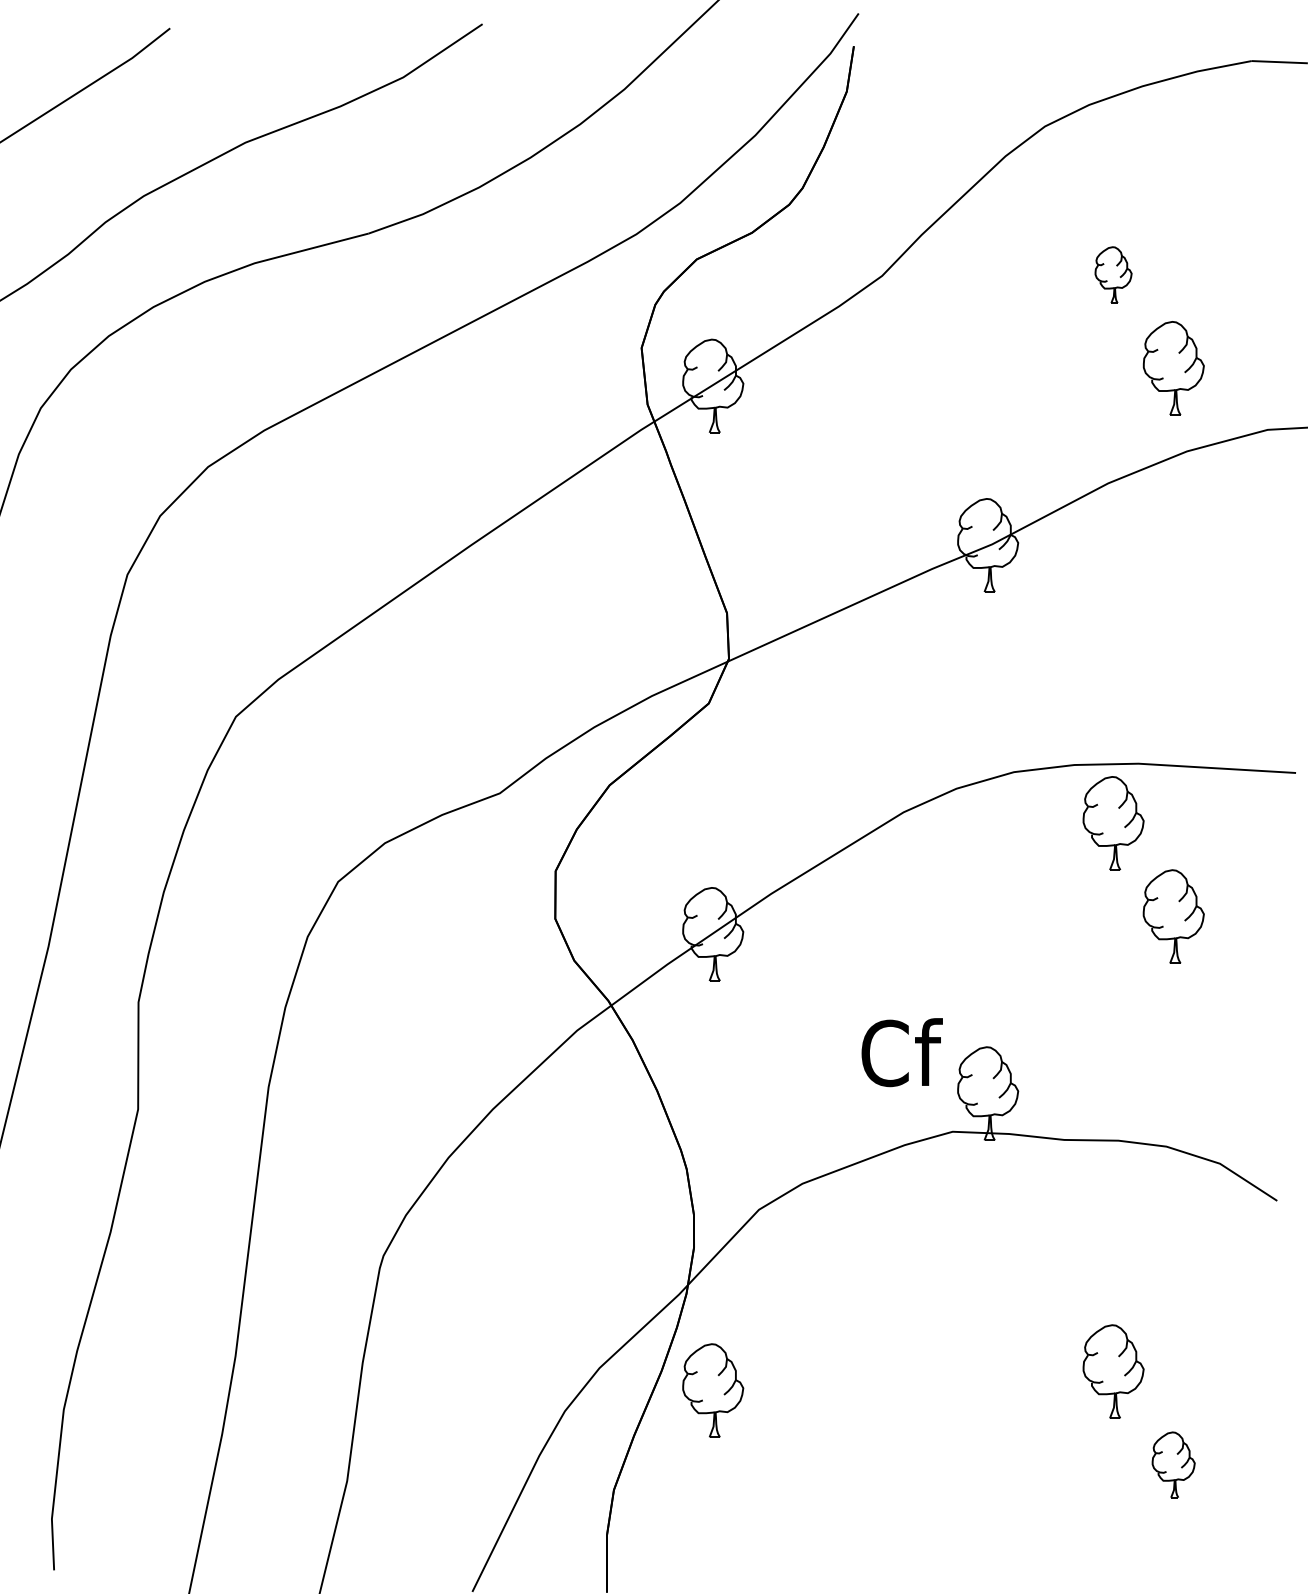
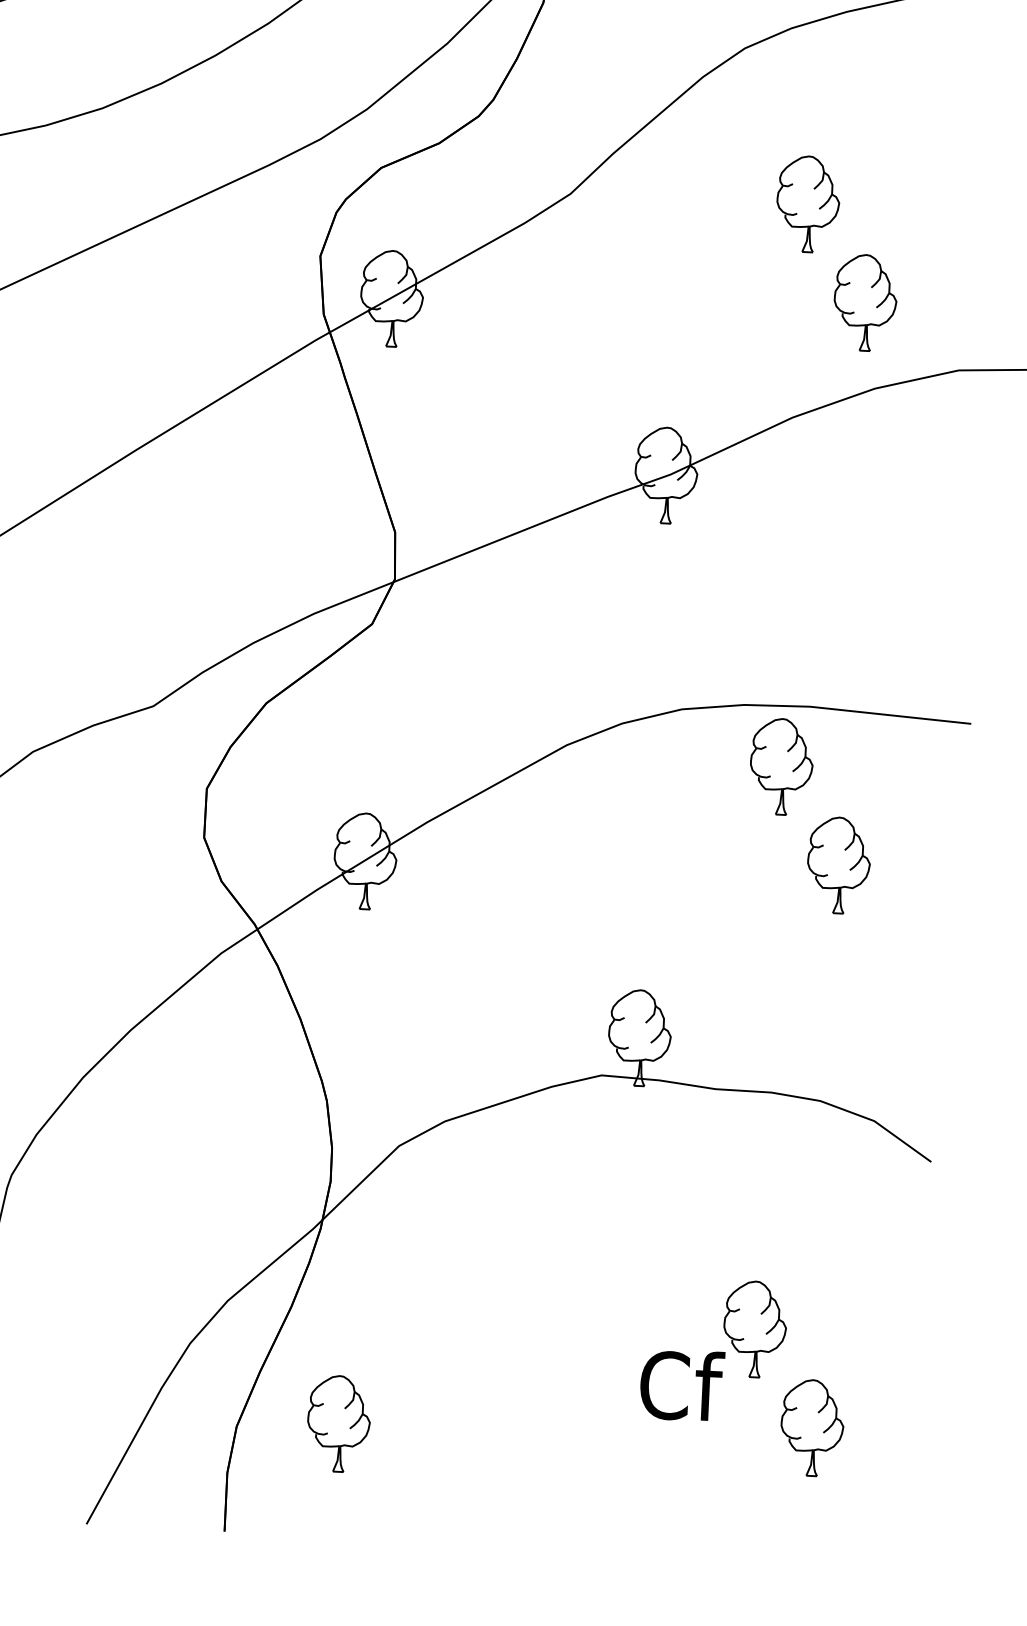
part: (1113, 274) -> (808, 203), size x1.67
text: (901, 1052) -> (681, 1385), moved
part: (713, 1390) -> (339, 1423), moved
part: (1173, 1464) -> (812, 1427), size x1.43

